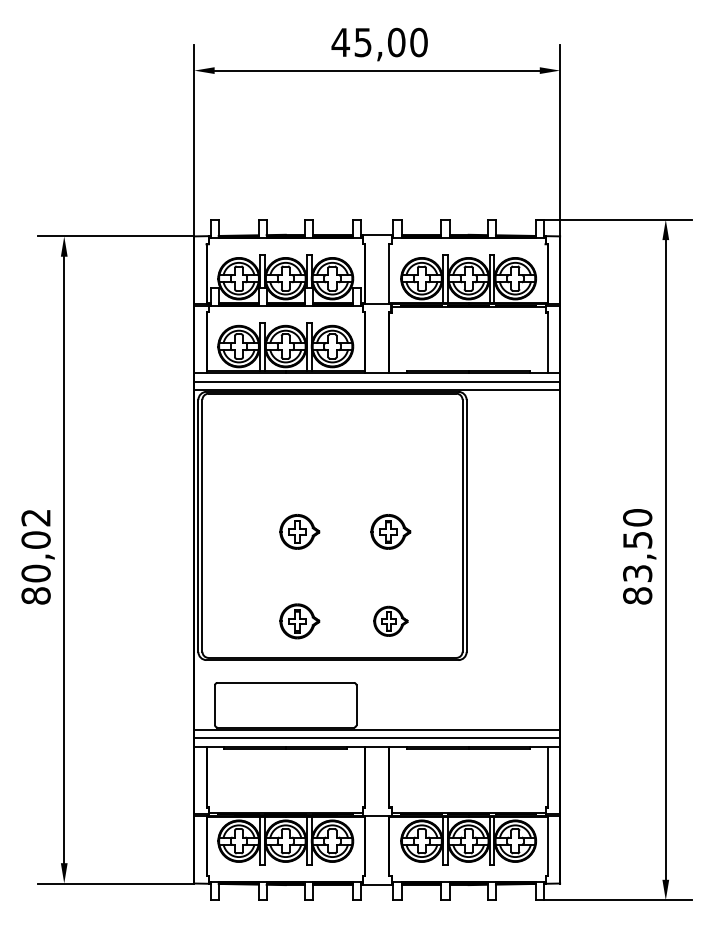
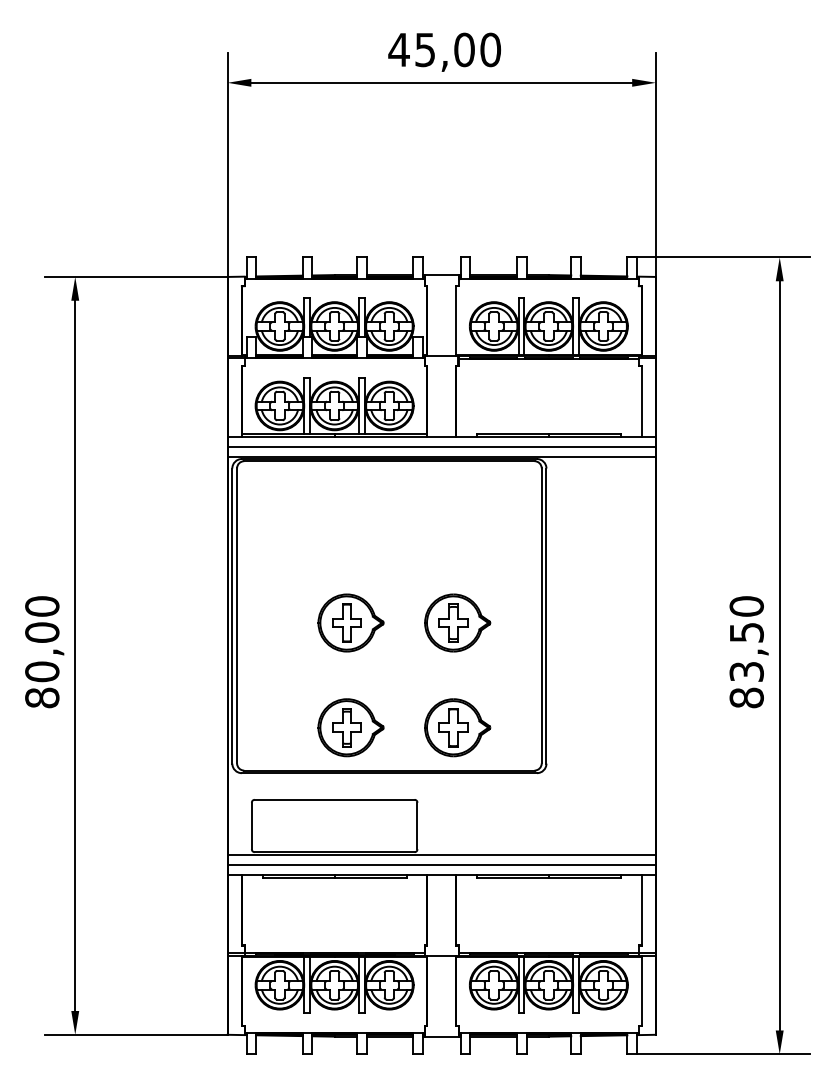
text: (35, 517) -> (41, 606), 80,02 -> 80,00
part: (299, 531) -> (350, 622), size x1.43
part: (390, 531) -> (457, 622), size x1.43
part: (299, 621) -> (350, 727), size x1.43
part: (390, 621) -> (457, 727), size x1.67

